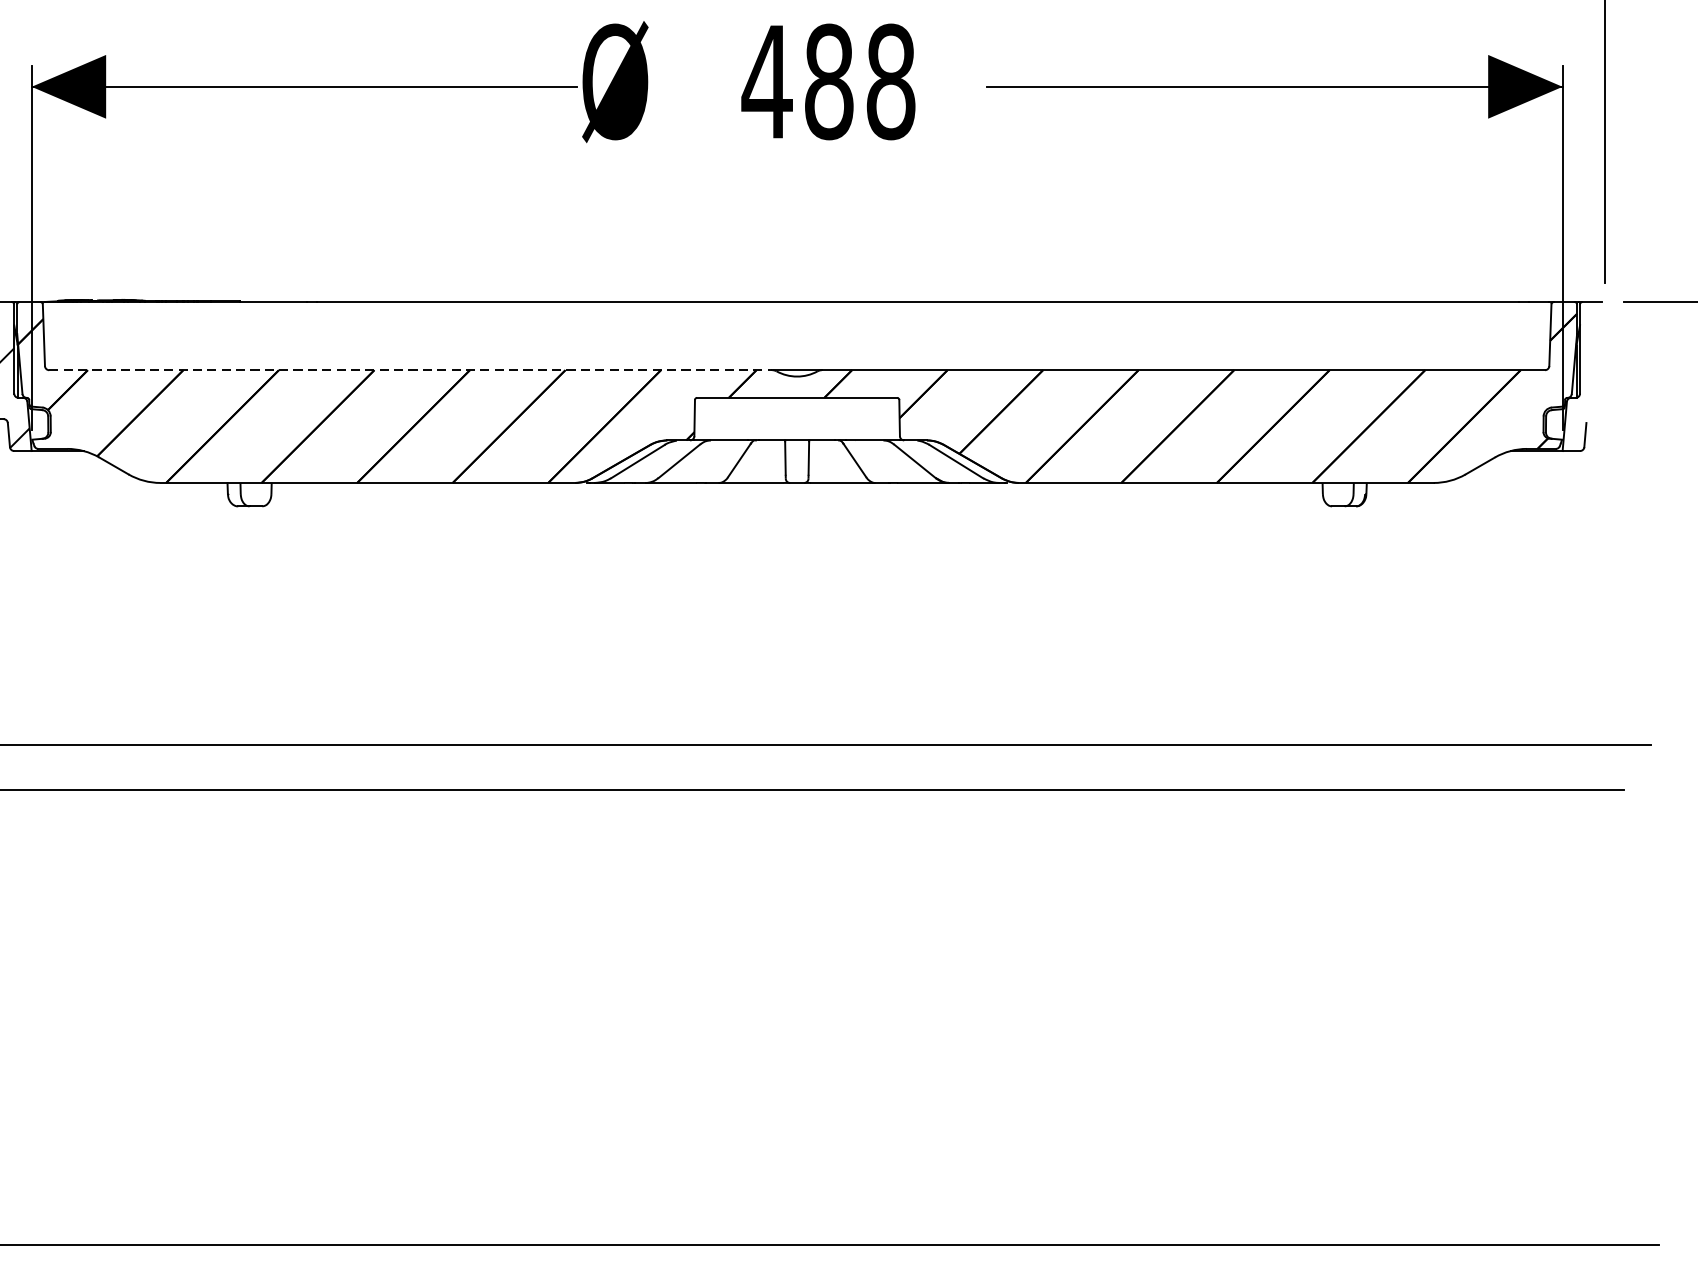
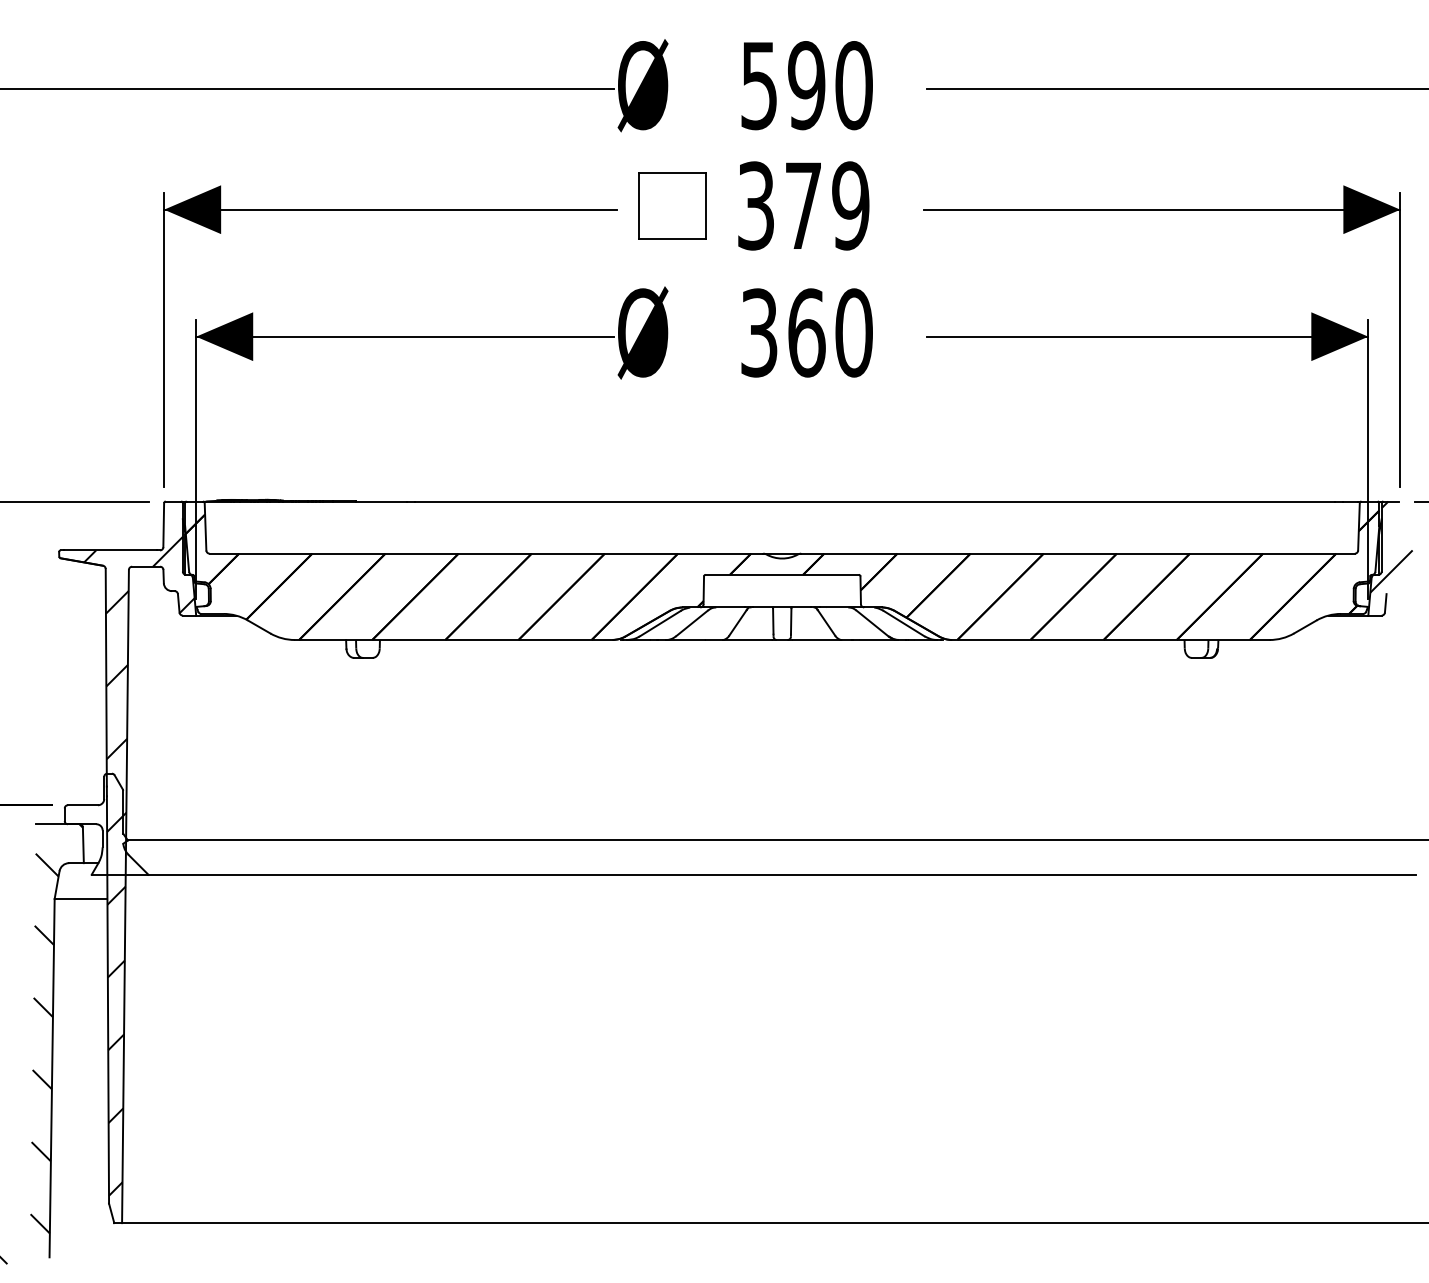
text: (827, 81) -> (805, 332), 488 -> 360
hatch: (1592, 360) -> (1391, 546), added
line: (410, 369) -> (486, 553), dashed -> solid

